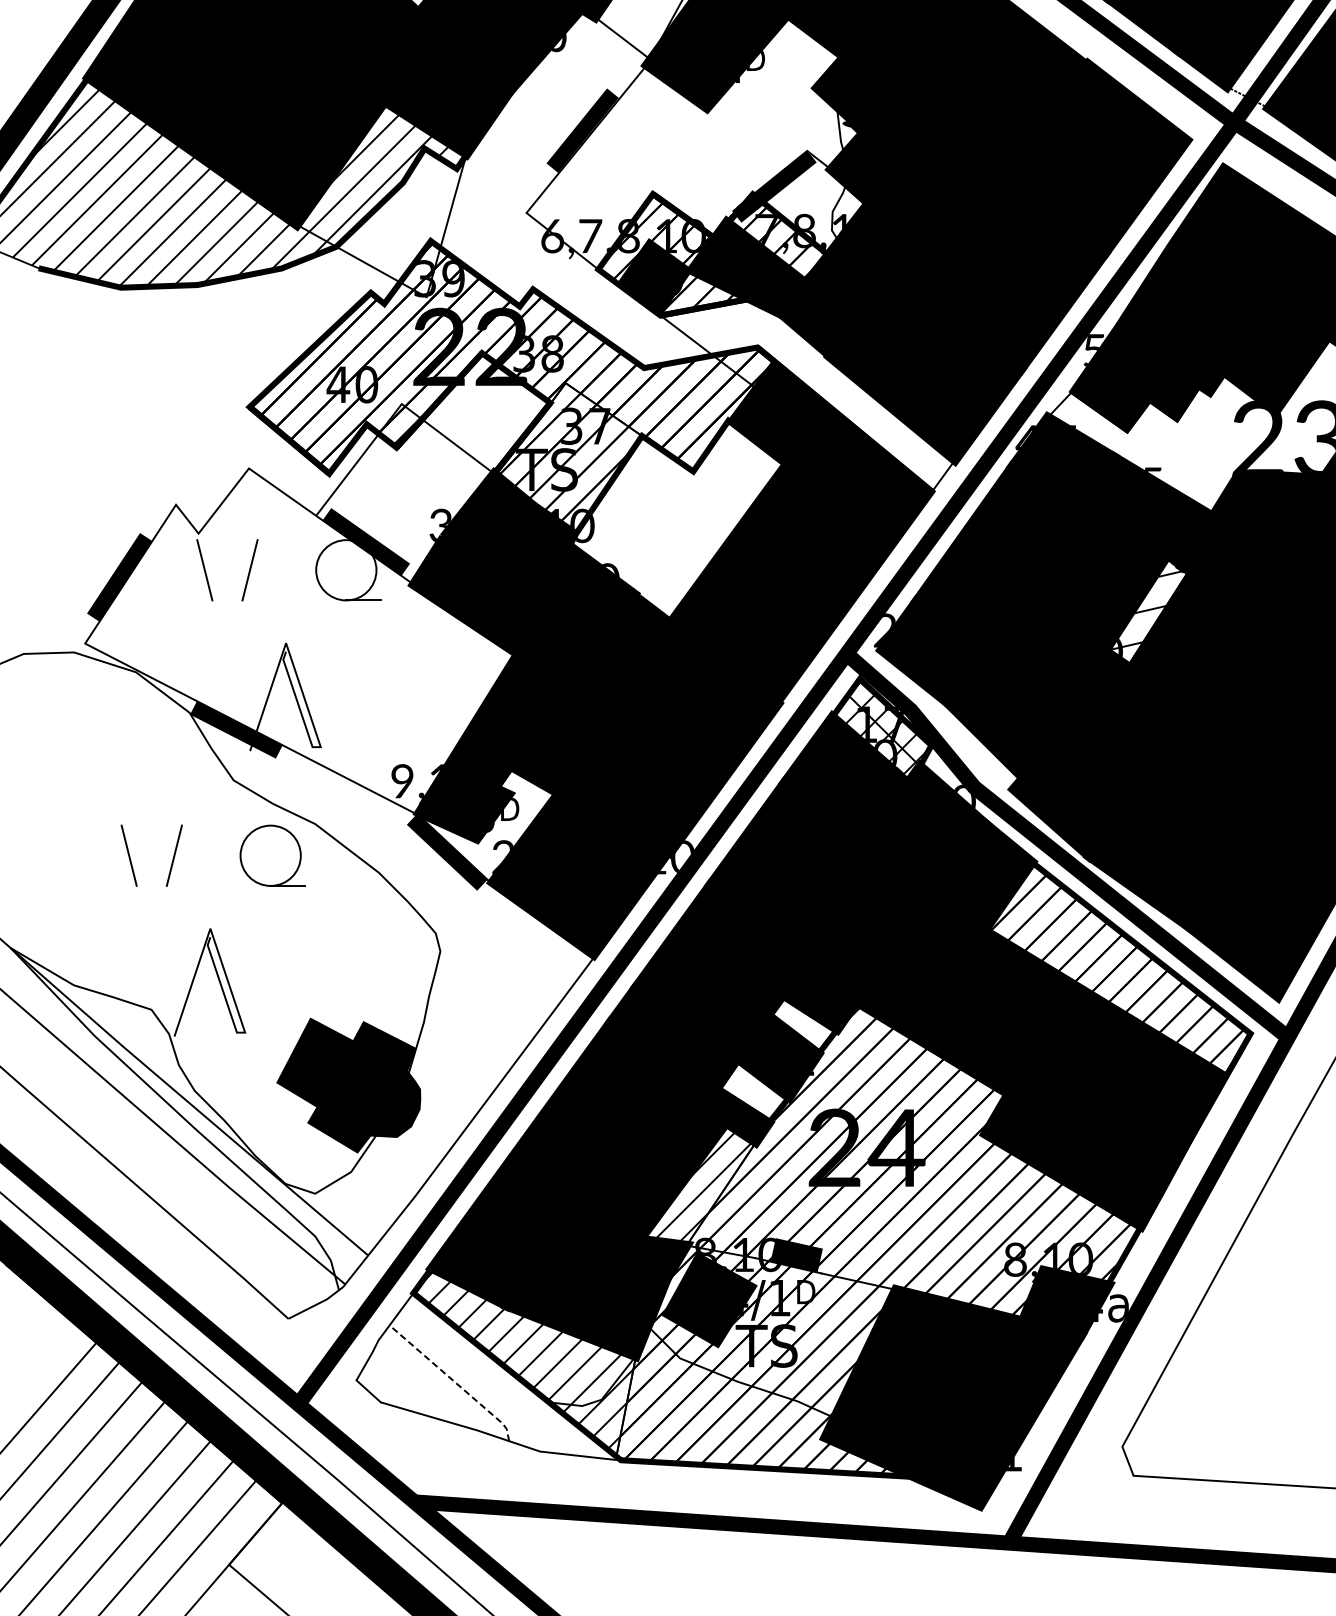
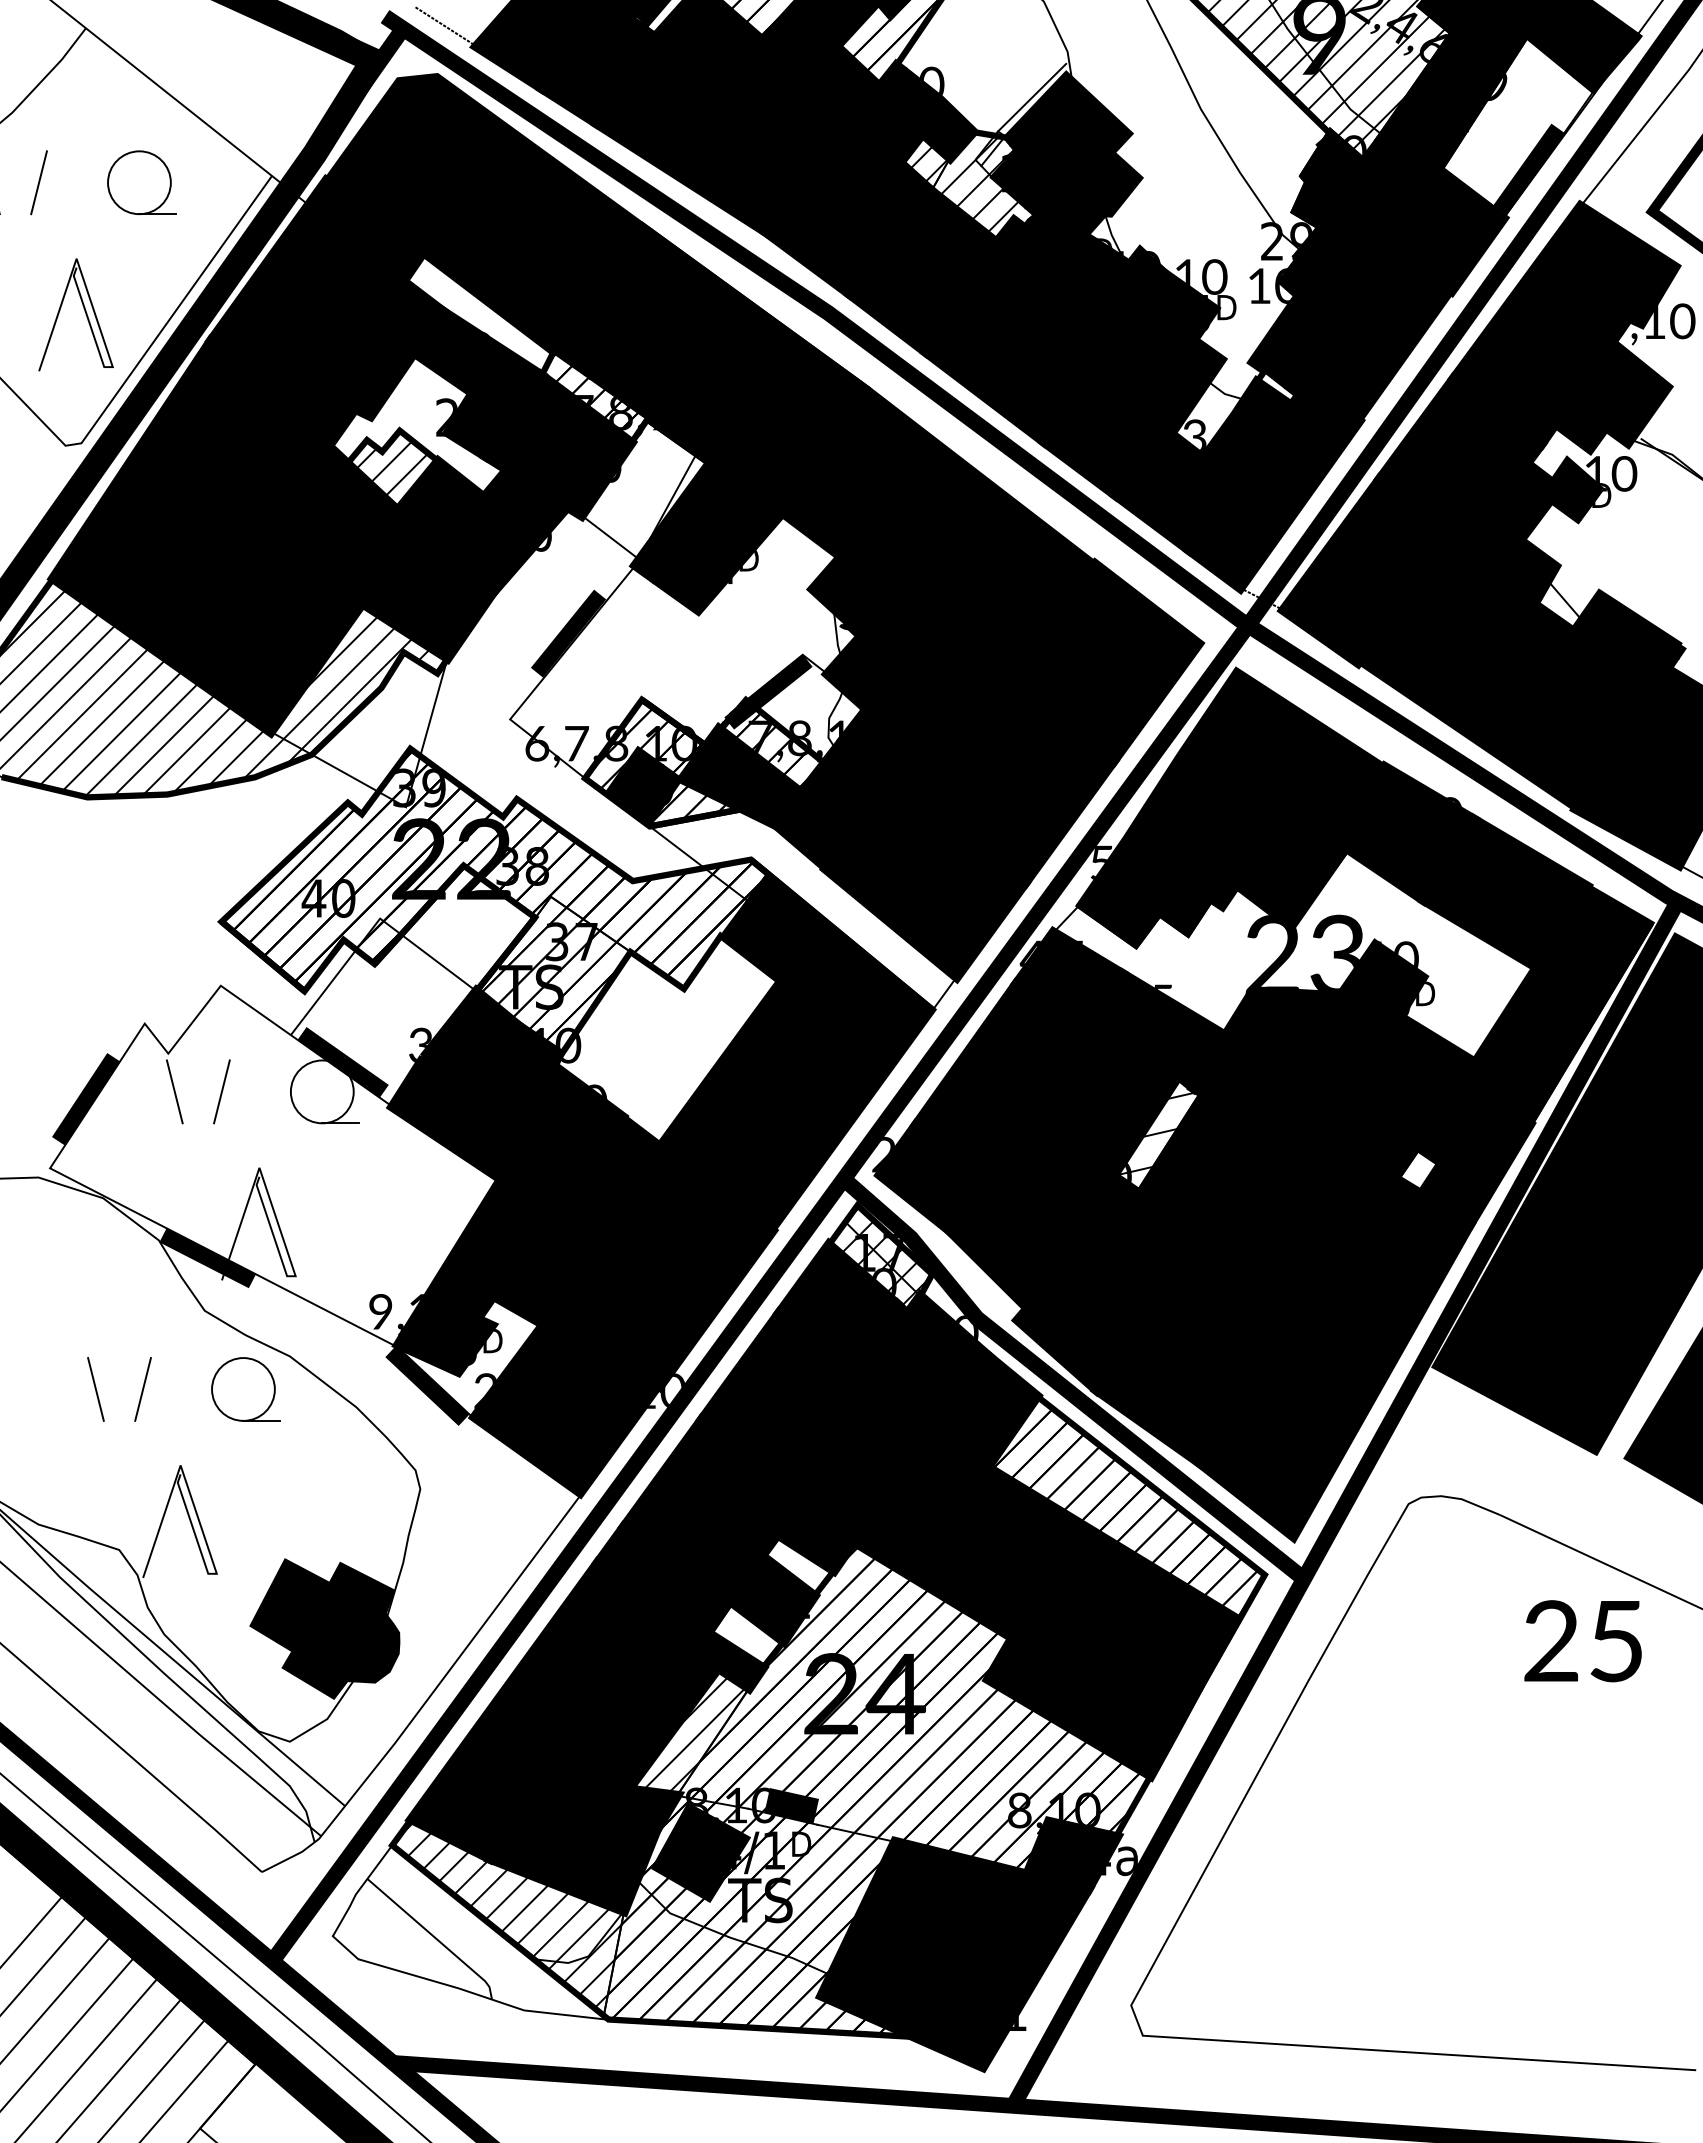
line: (453, 1381) -> (434, 1937), dashed -> solid

